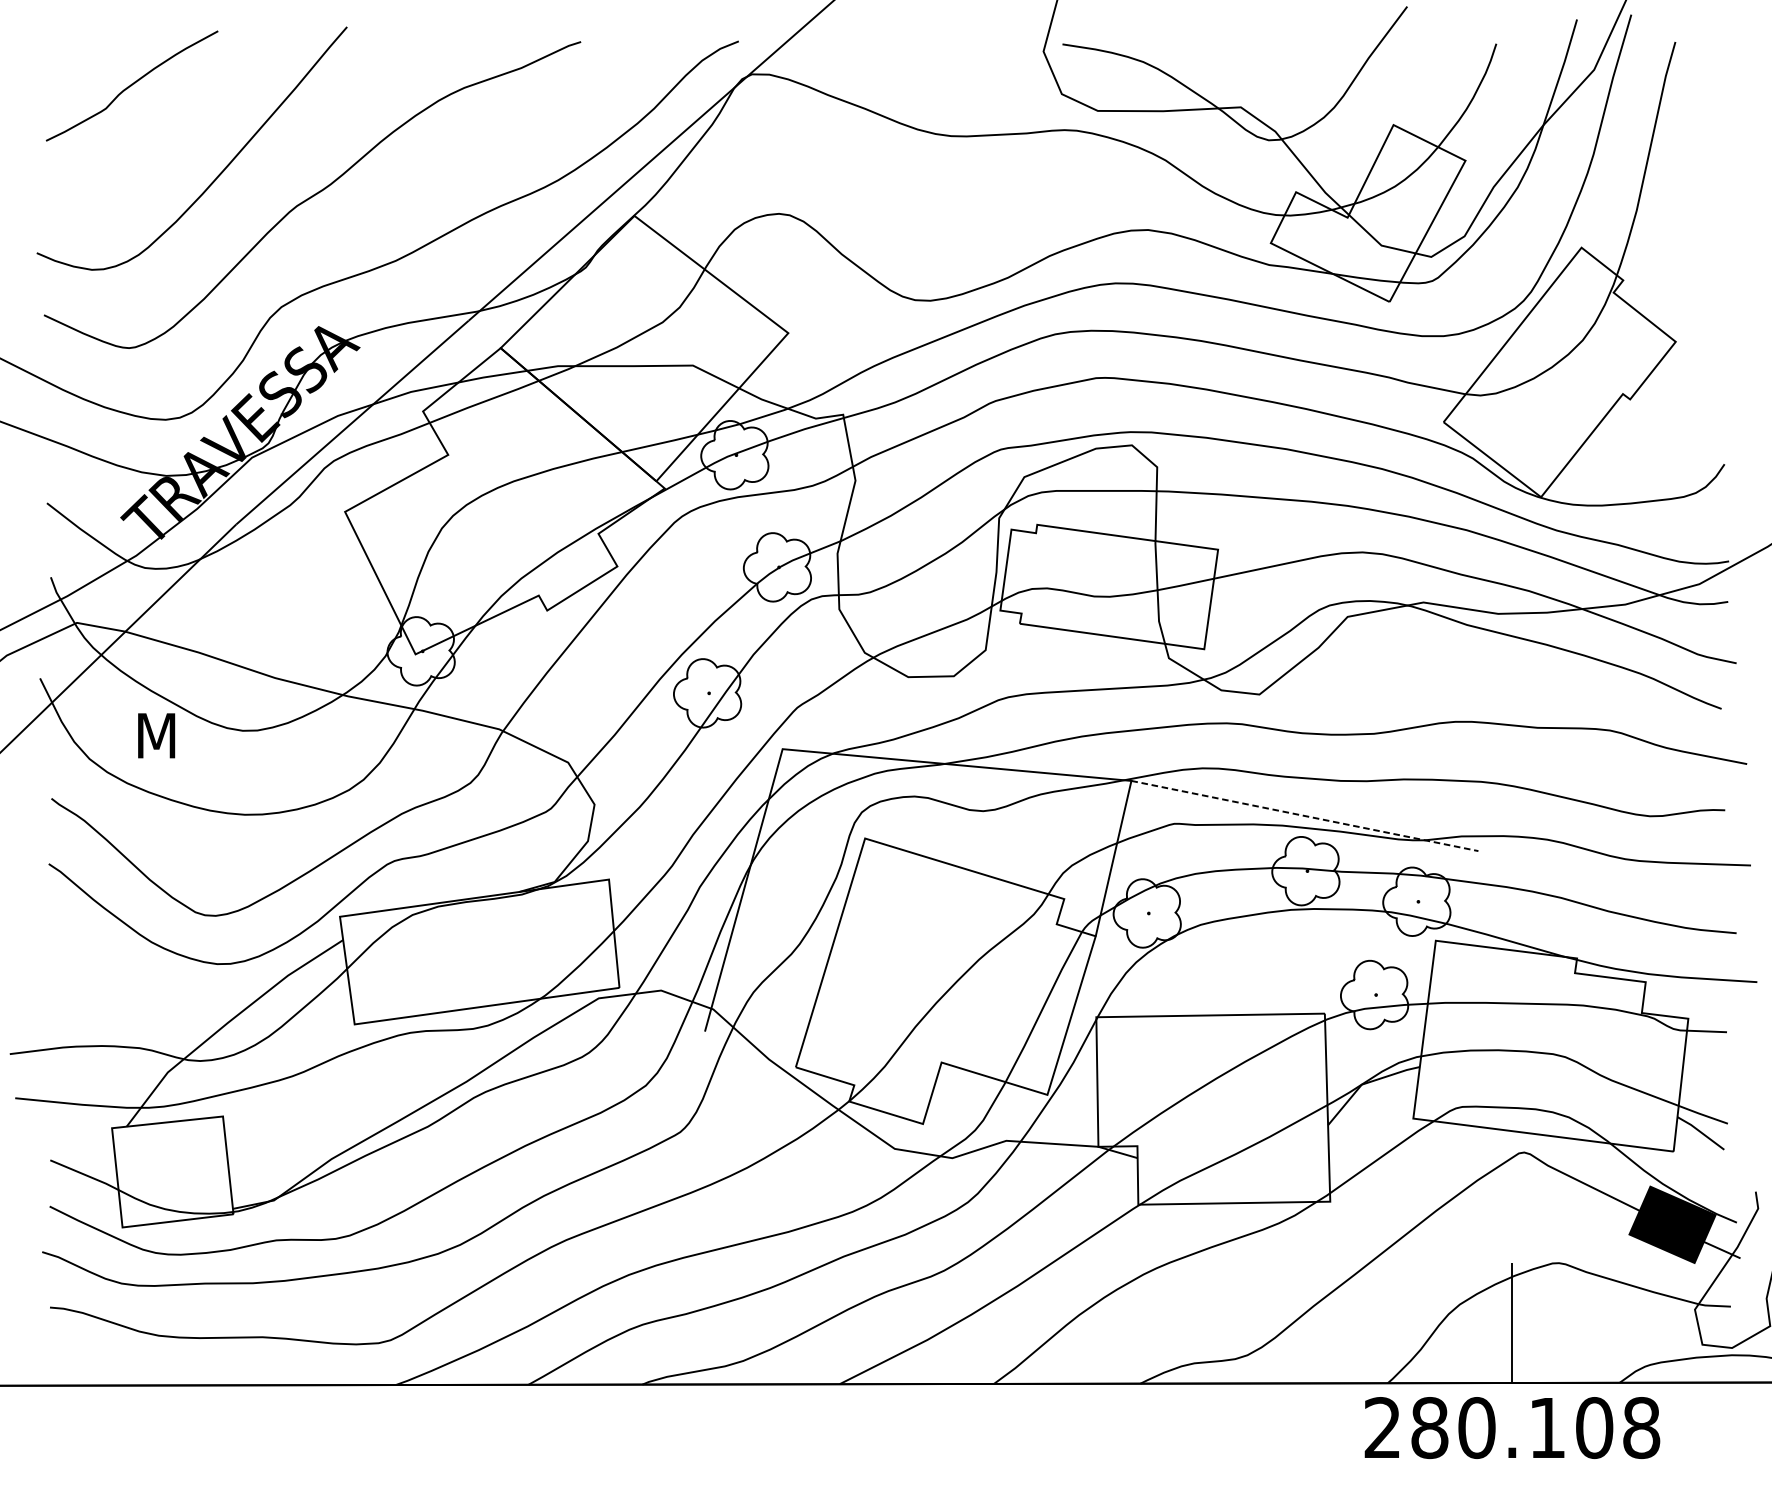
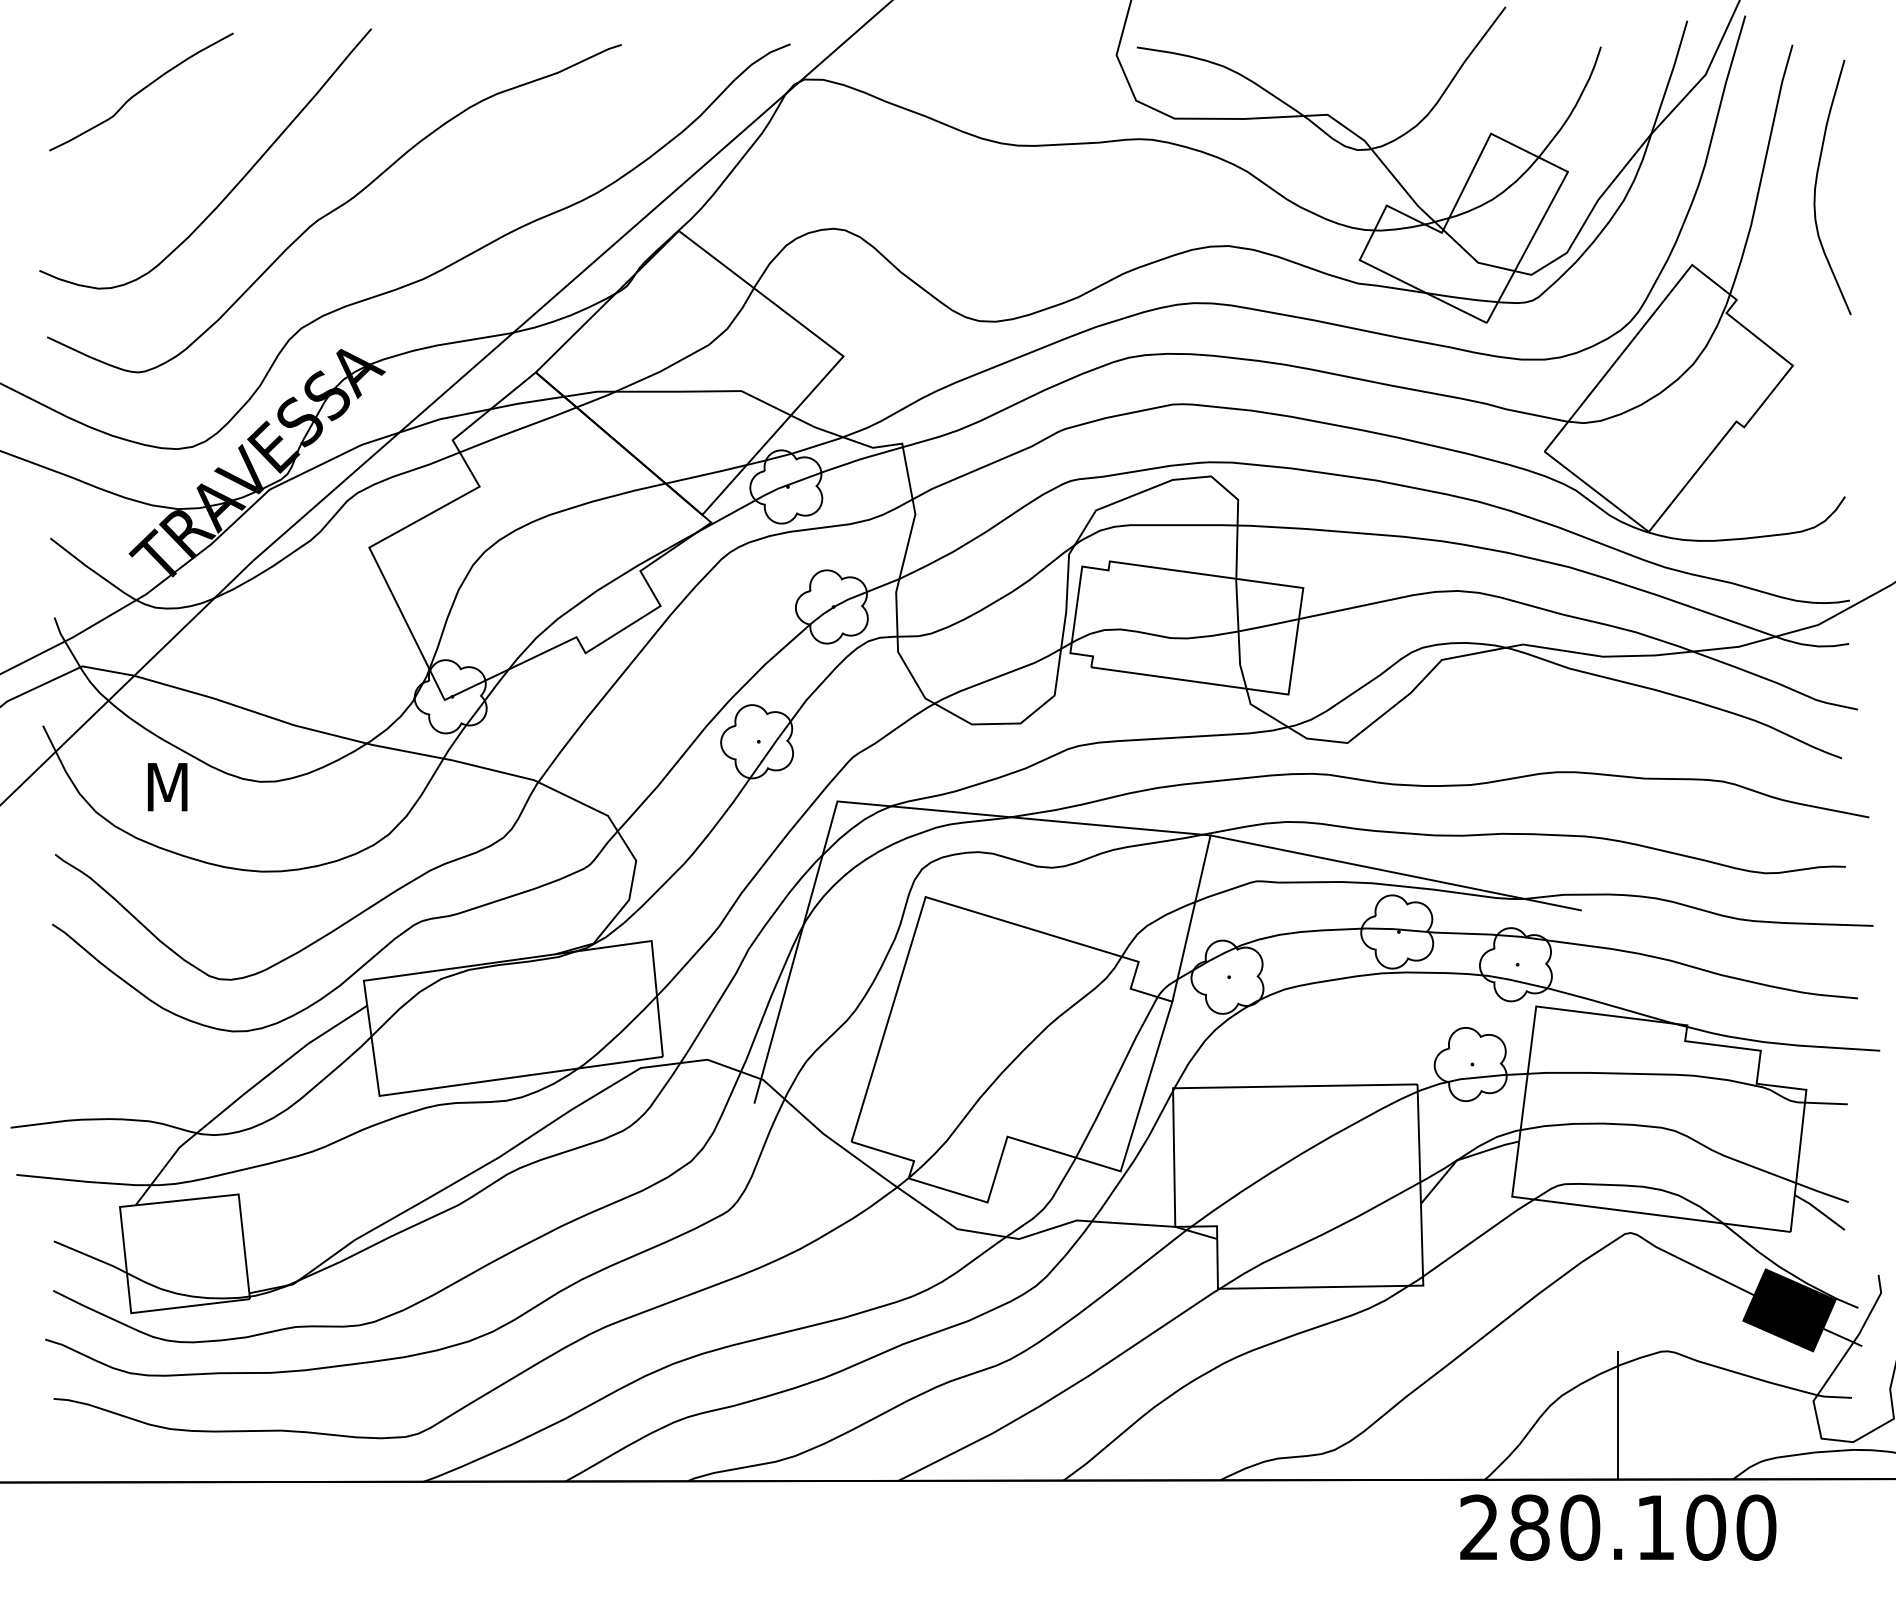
curve: (1697, 175) -> (1816, 187), added
line: (1305, 816) -> (1396, 873), dashed -> solid
text: (1641, 1427) -> (1756, 1527), 280.108 -> 280.100

